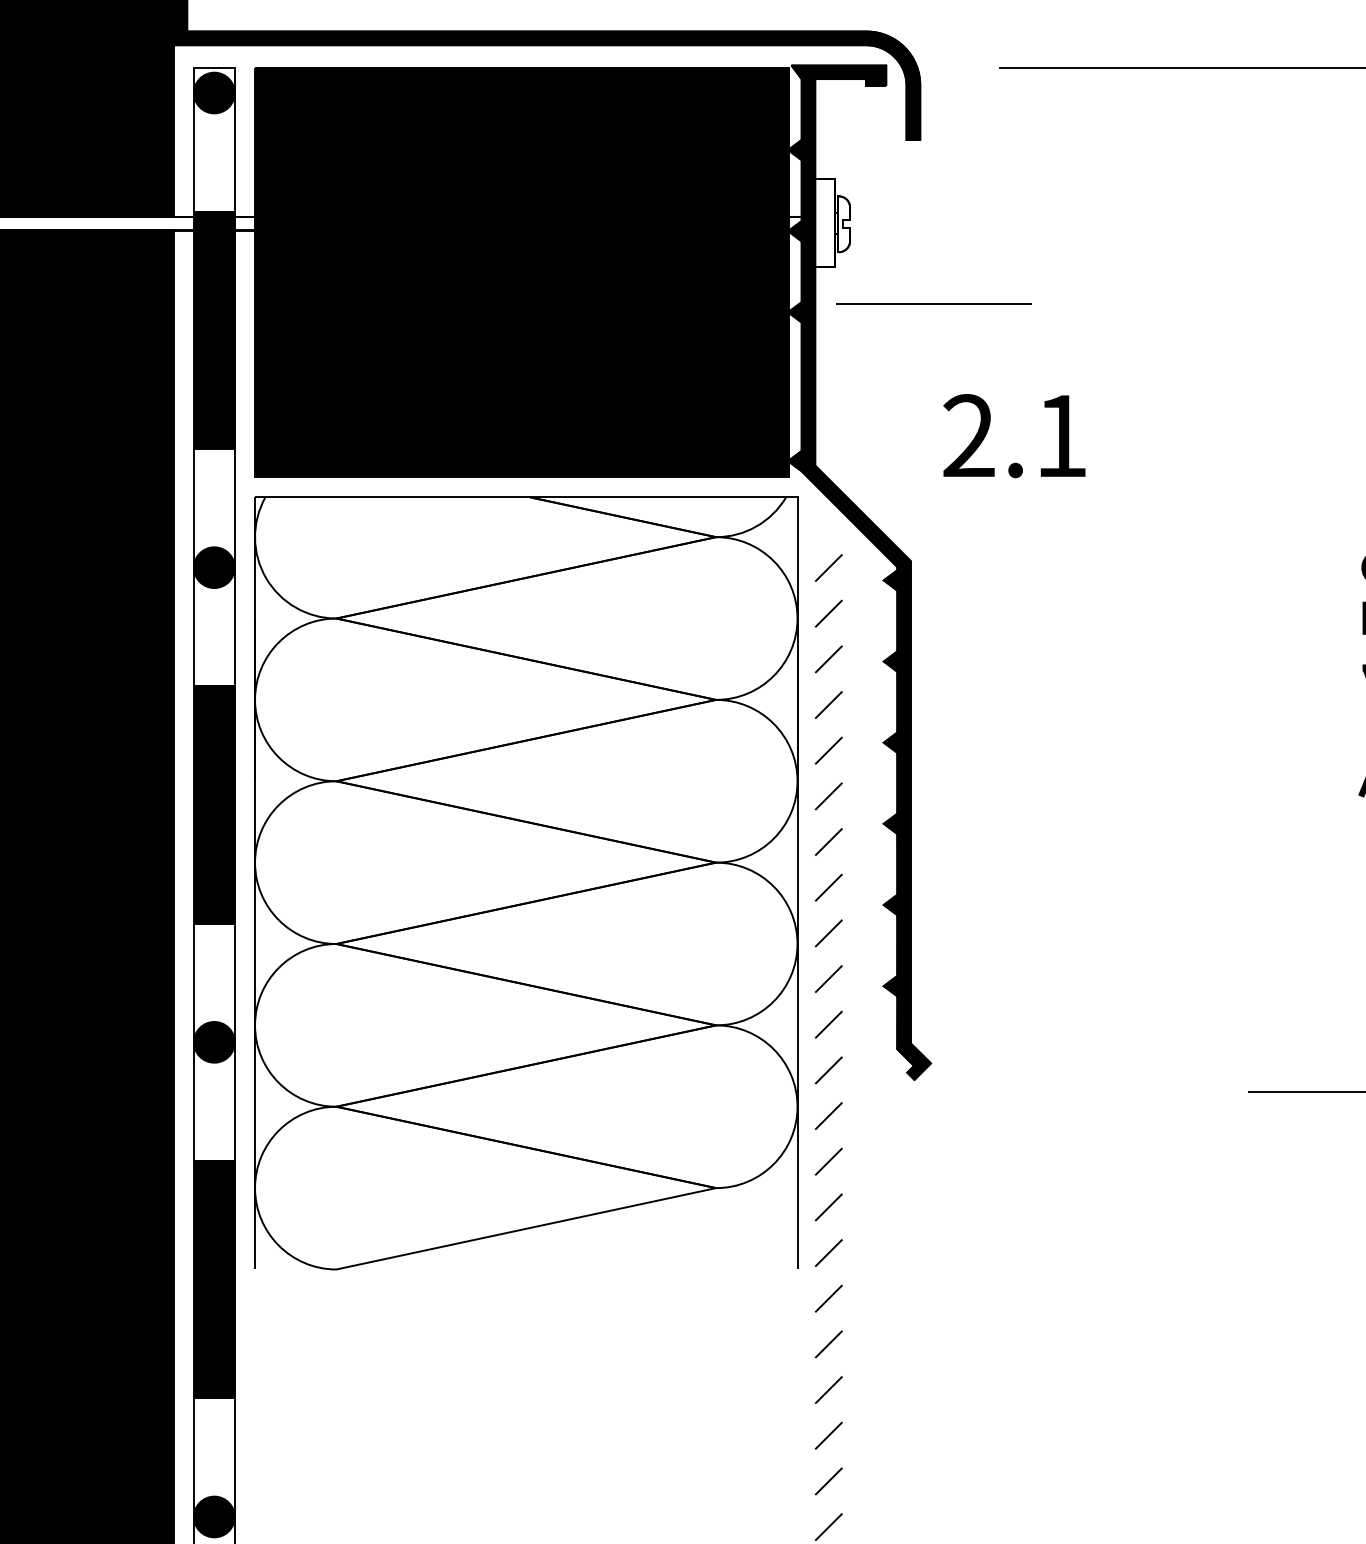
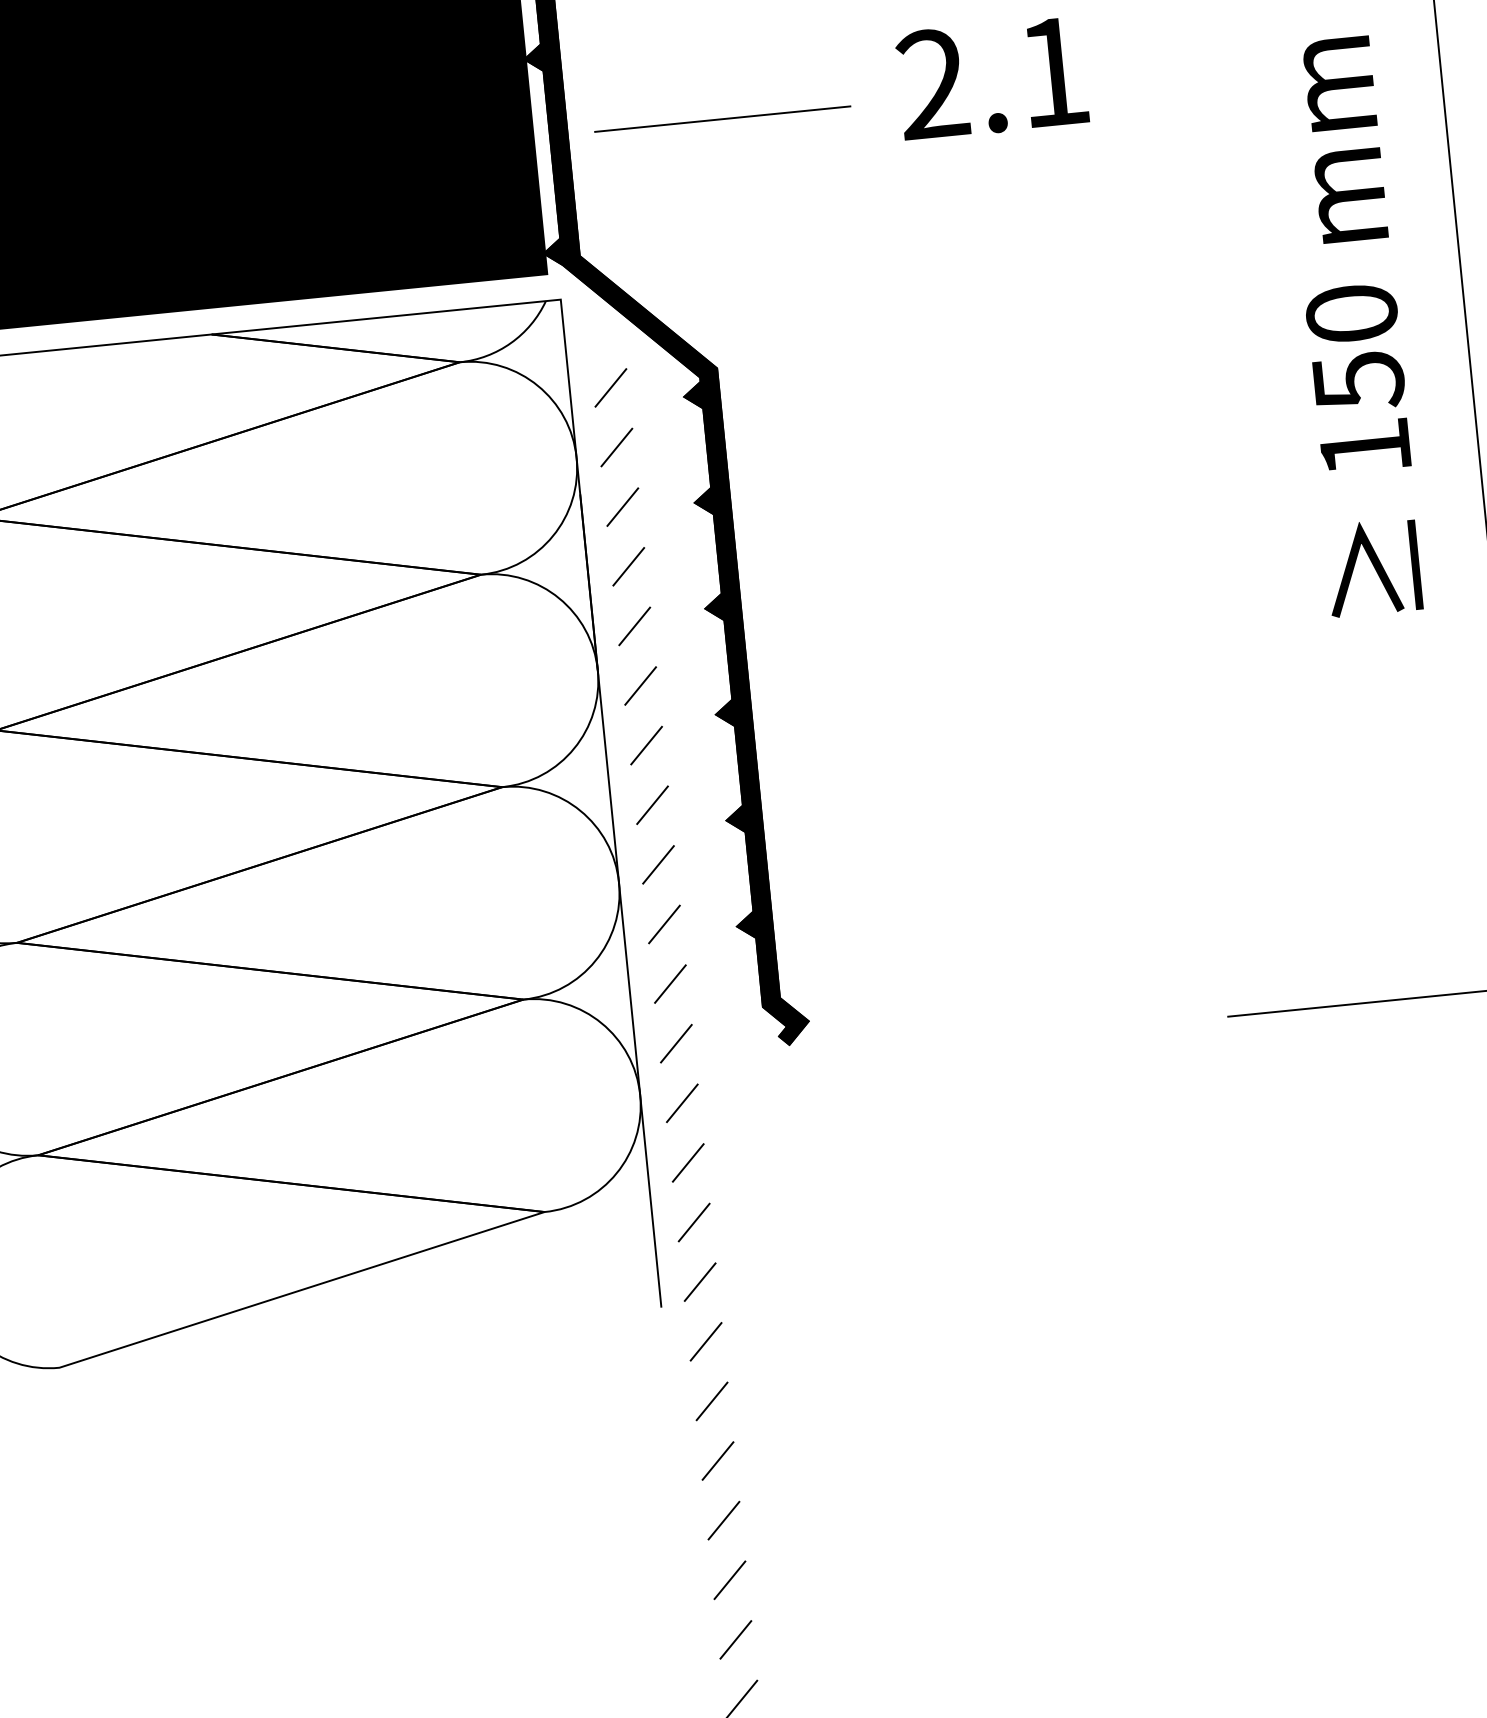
line: (933, 303) -> (722, 119), moved
text: (1014, 436) -> (992, 78), moved

